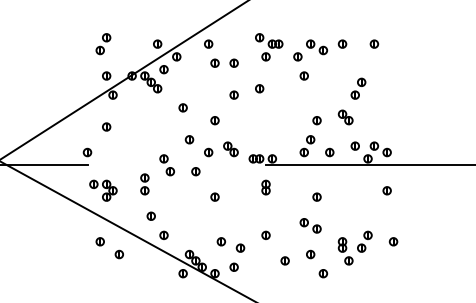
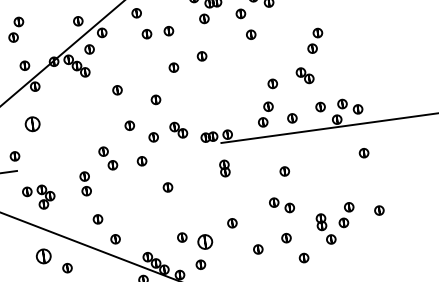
part: (106, 126) -> (32, 123), size x1.6
part: (99, 241) -> (42, 256), size x1.6
part: (240, 247) -> (205, 241), size x1.6

